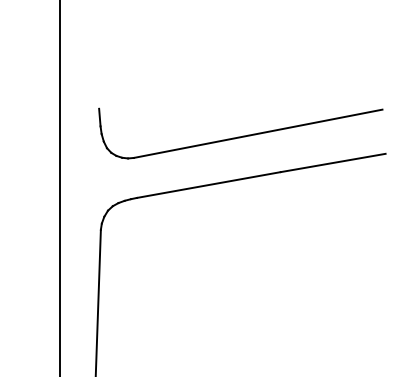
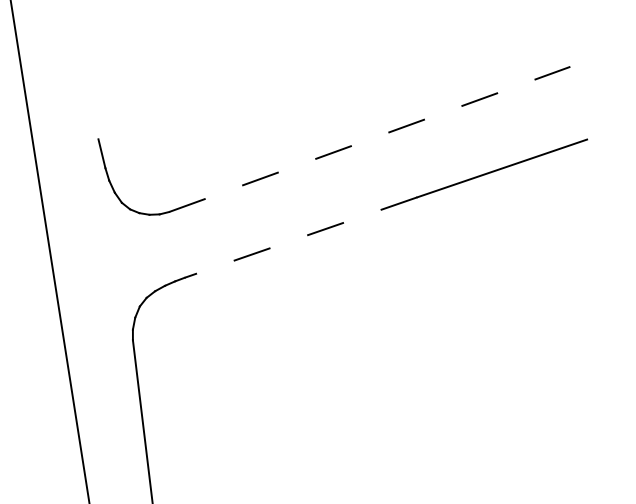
line: (258, 133) -> (370, 138), solid -> dashed
line: (208, 185) -> (300, 238), solid -> dashed

